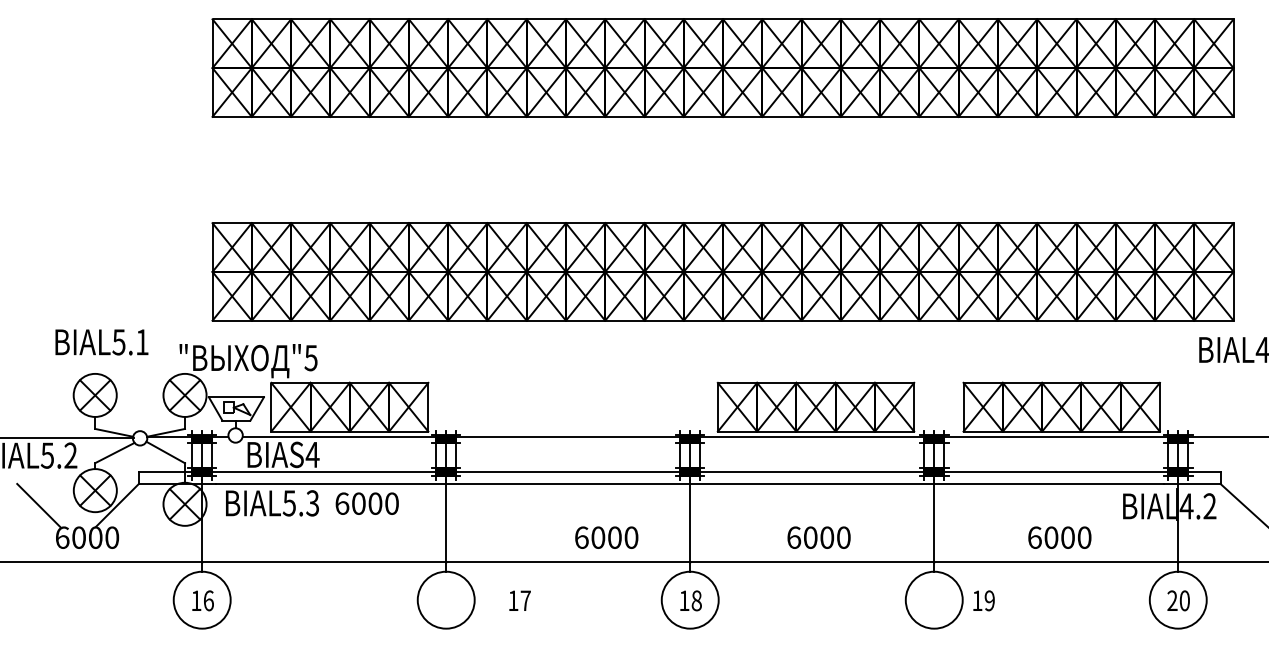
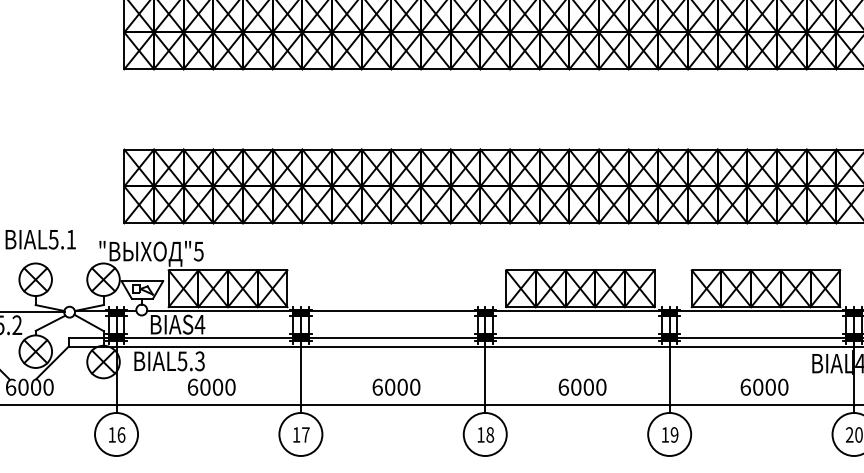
text: (366, 503) -> (211, 387), moved
text: (606, 537) -> (396, 387), moved
text: (519, 600) -> (301, 434), moved
text: (983, 600) -> (669, 434), moved

